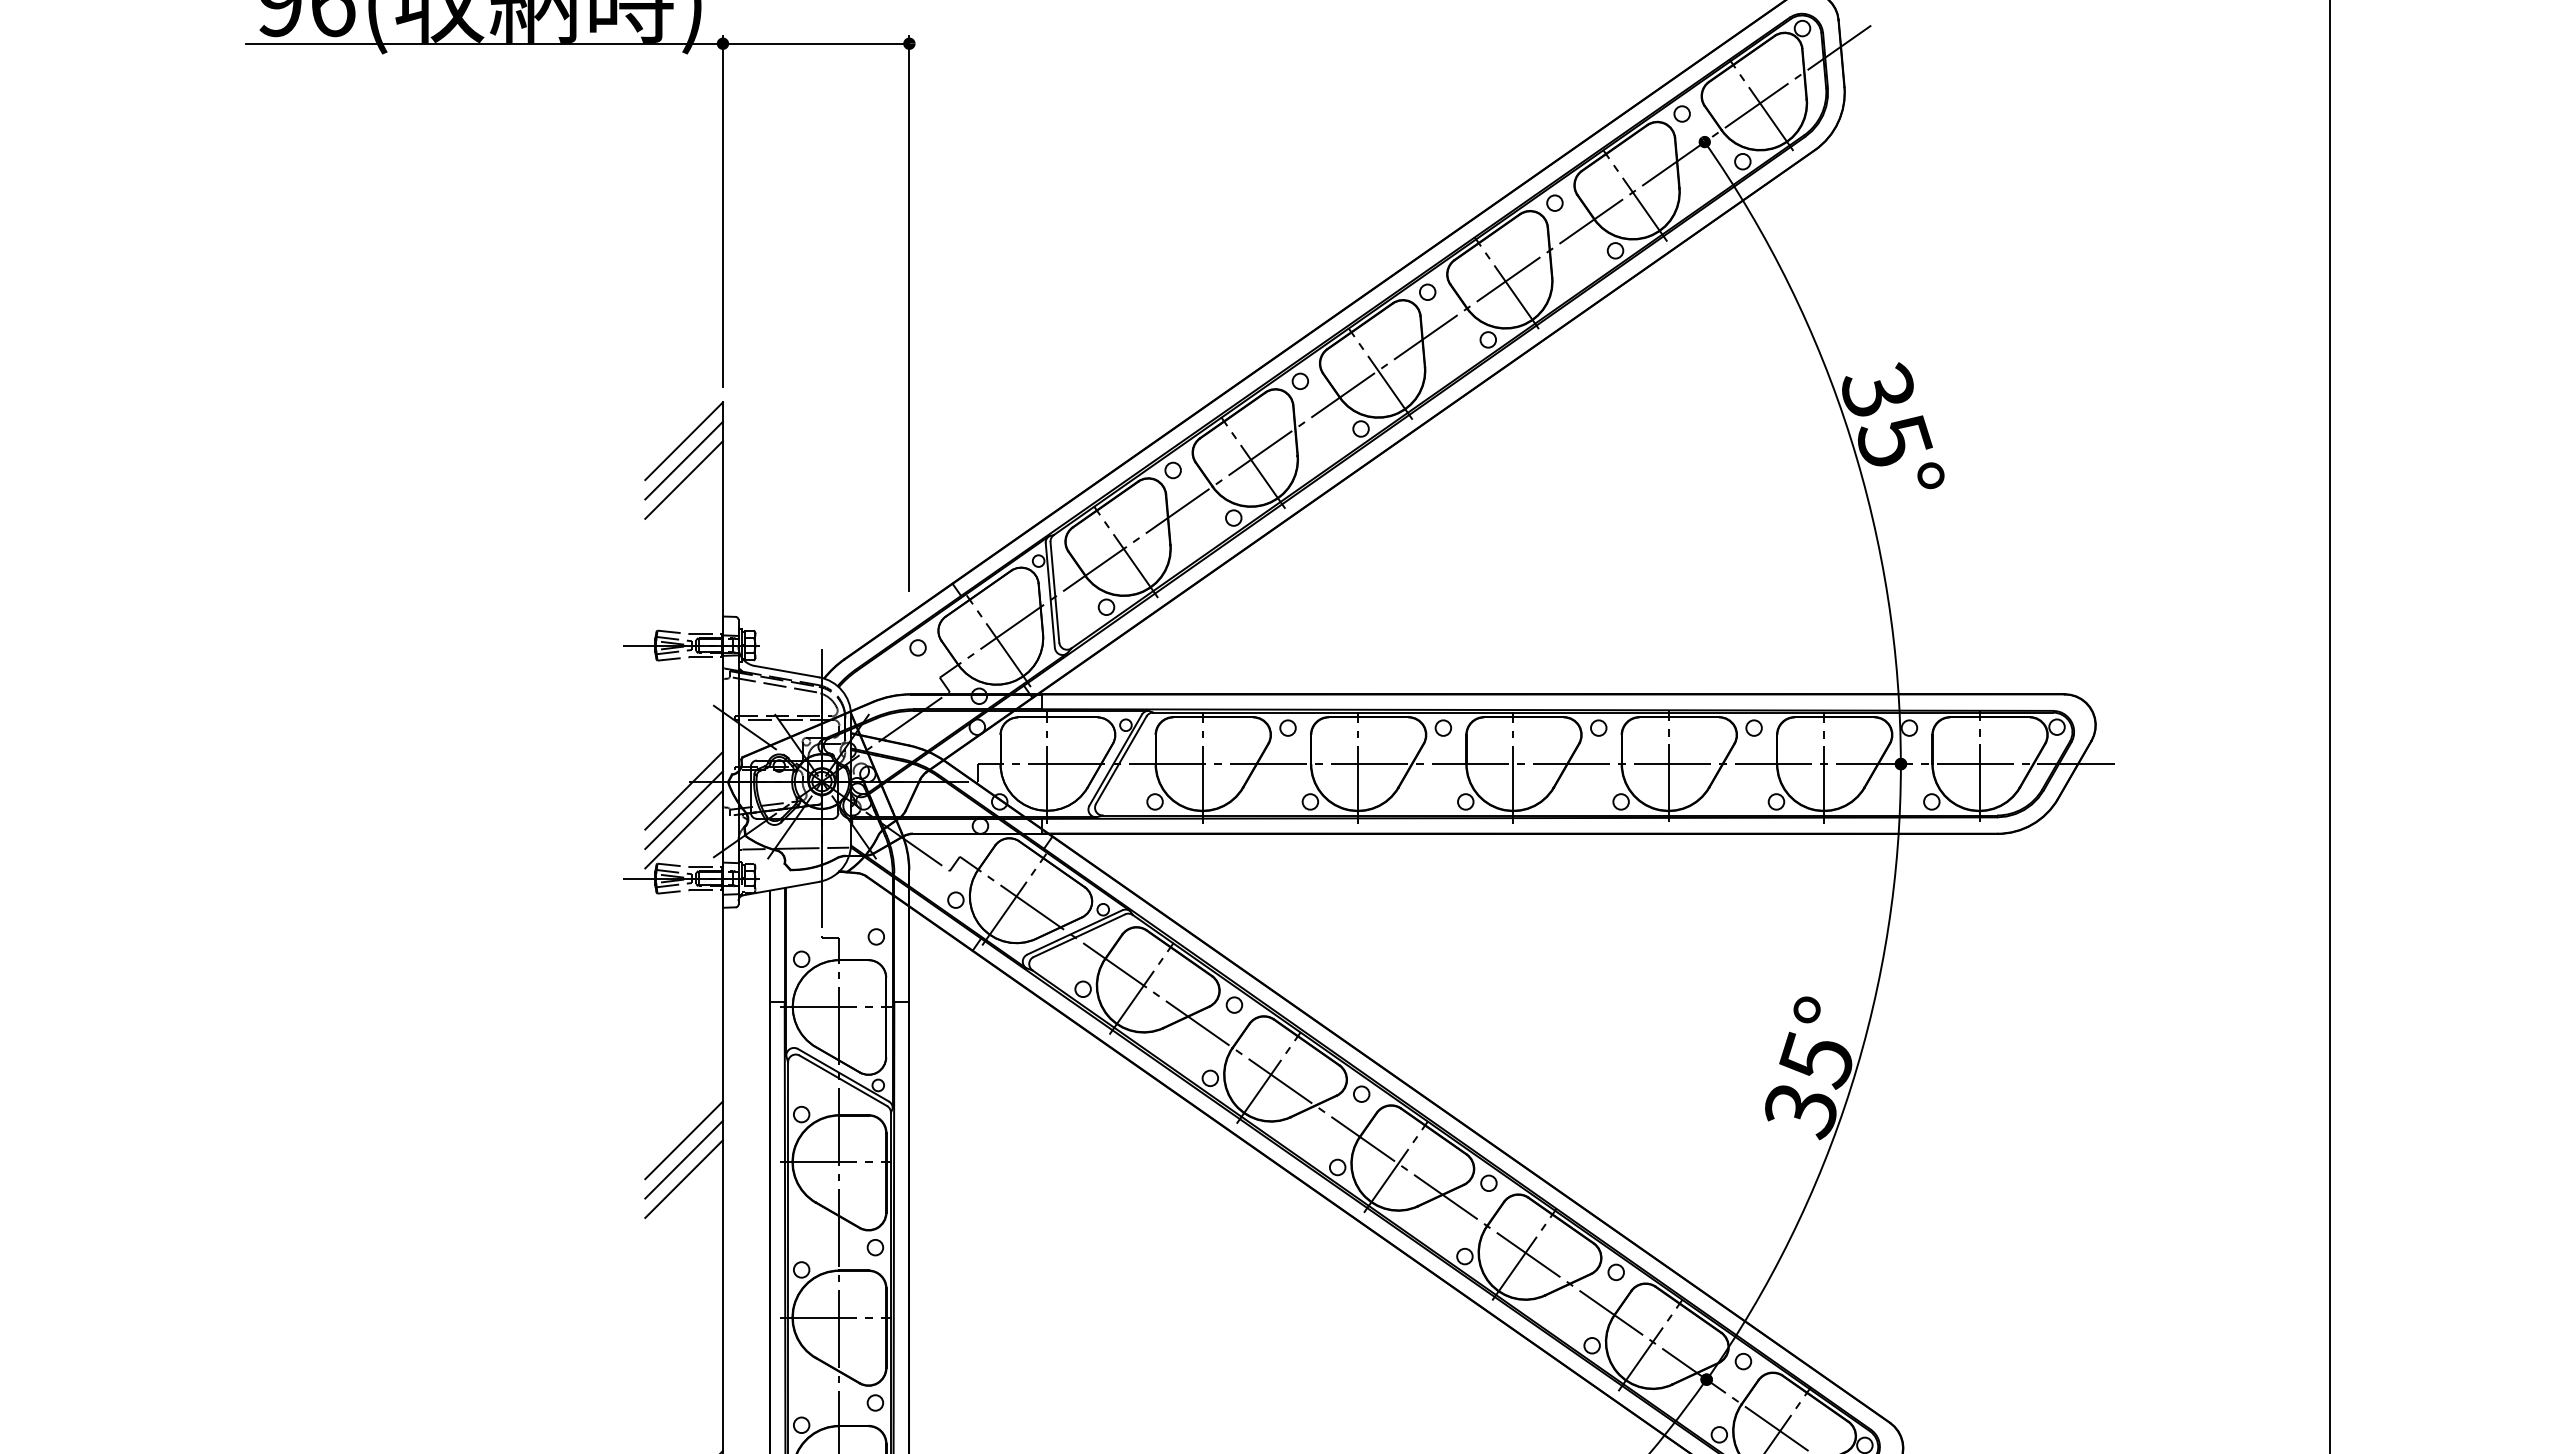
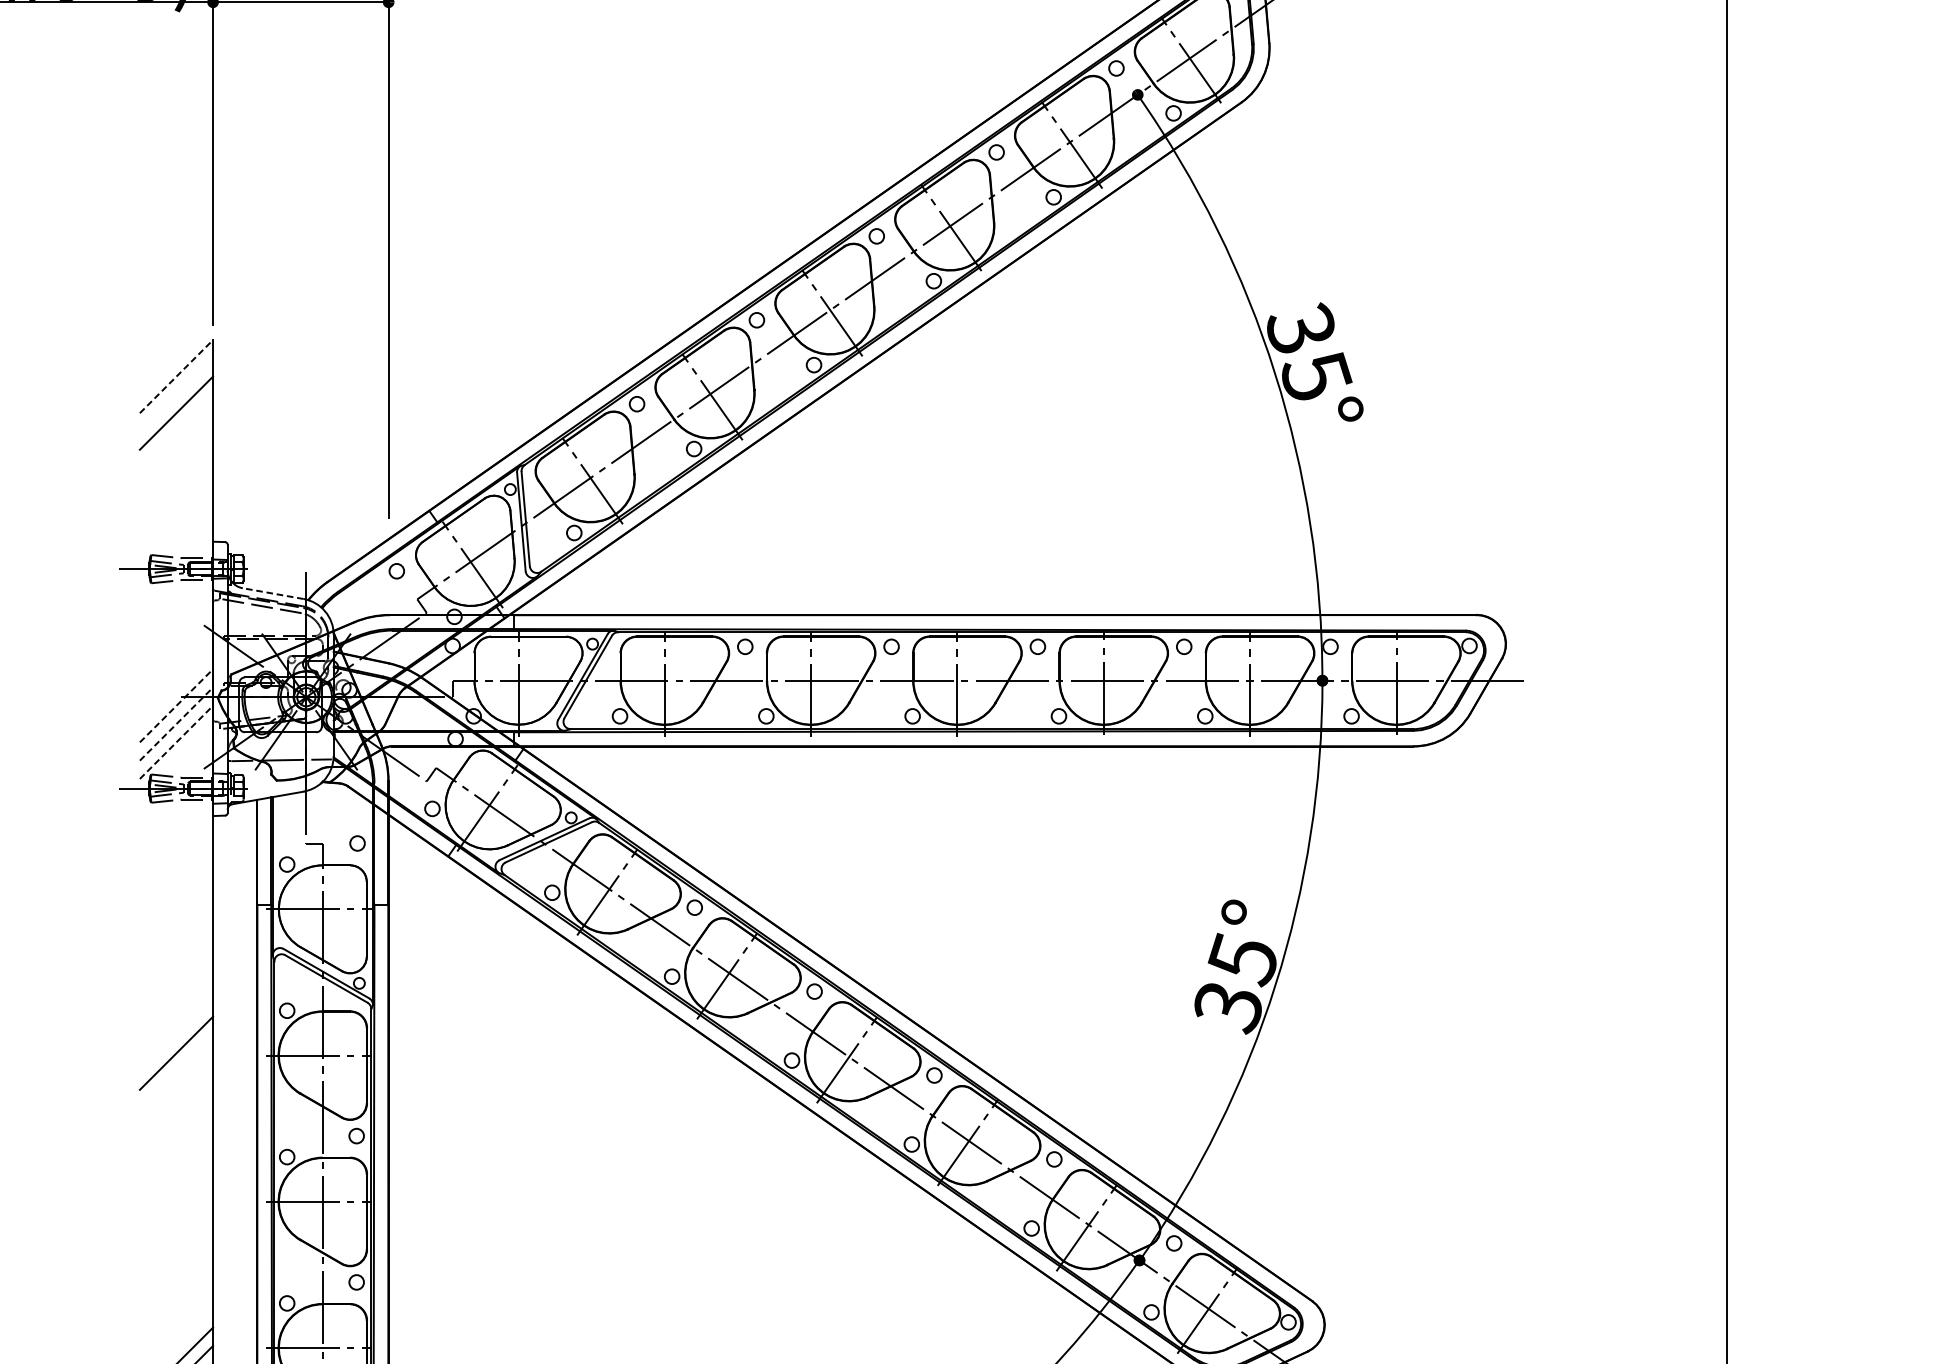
line: (684, 441) -> (176, 376), solid -> dashed
line: (683, 460) -> (175, 394), removed
line: (786, 671) -> (272, 593), solid -> dashed
line: (684, 790) -> (176, 705), solid -> dashed
line: (684, 810) -> (176, 724), solid -> dashed
line: (684, 829) -> (176, 742), solid -> dashed
line: (683, 1140) -> (175, 1035), removed
line: (683, 1178) -> (175, 1071), removed

